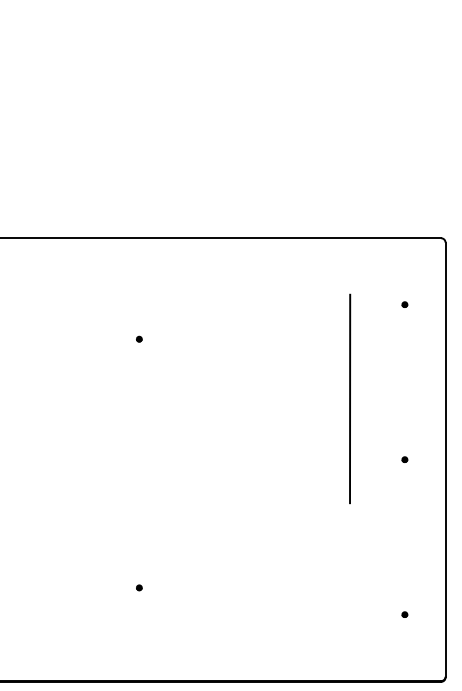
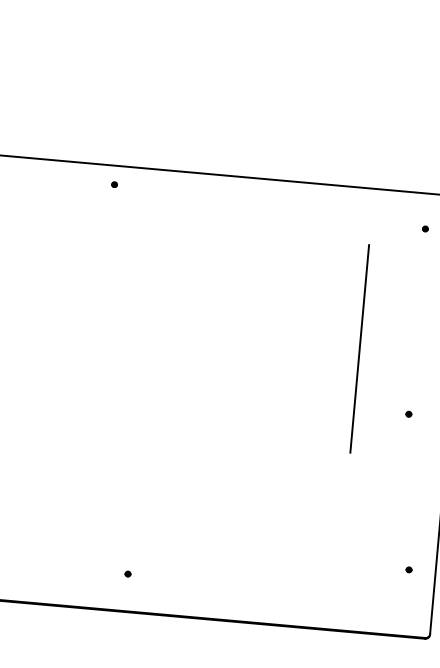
part: (404, 304) -> (425, 228), moved
part: (139, 338) -> (114, 183), moved
part: (139, 587) -> (128, 573), moved
part: (404, 614) -> (408, 569), moved

